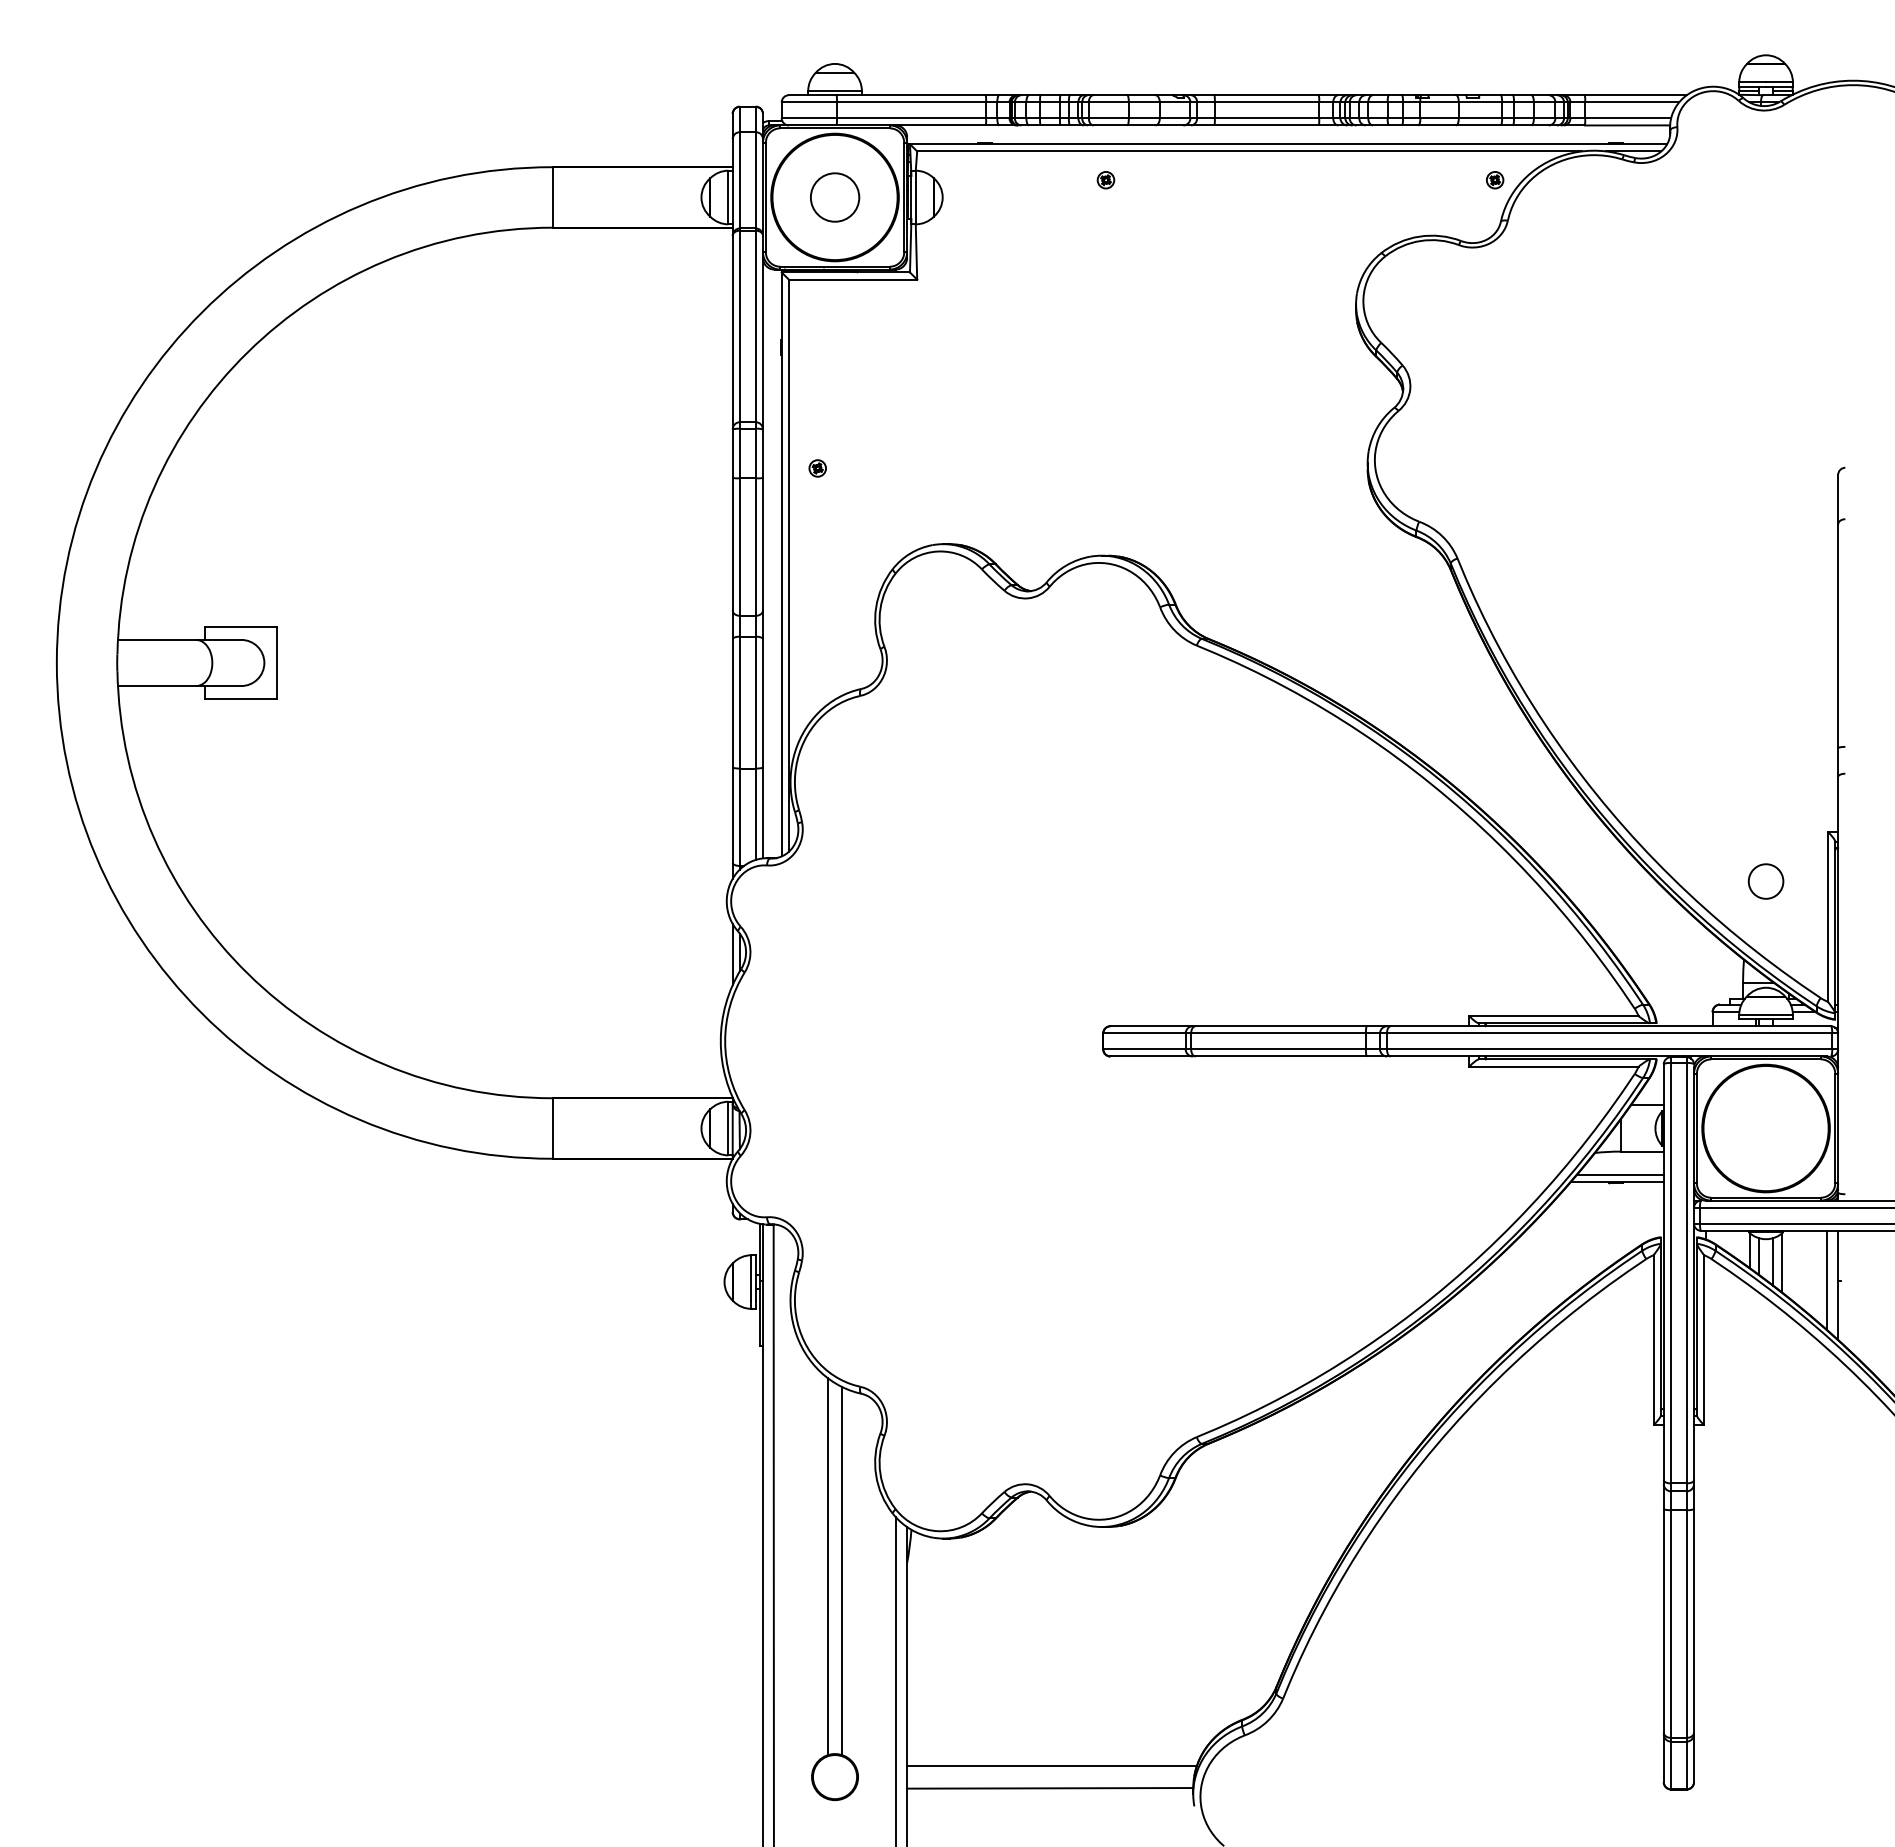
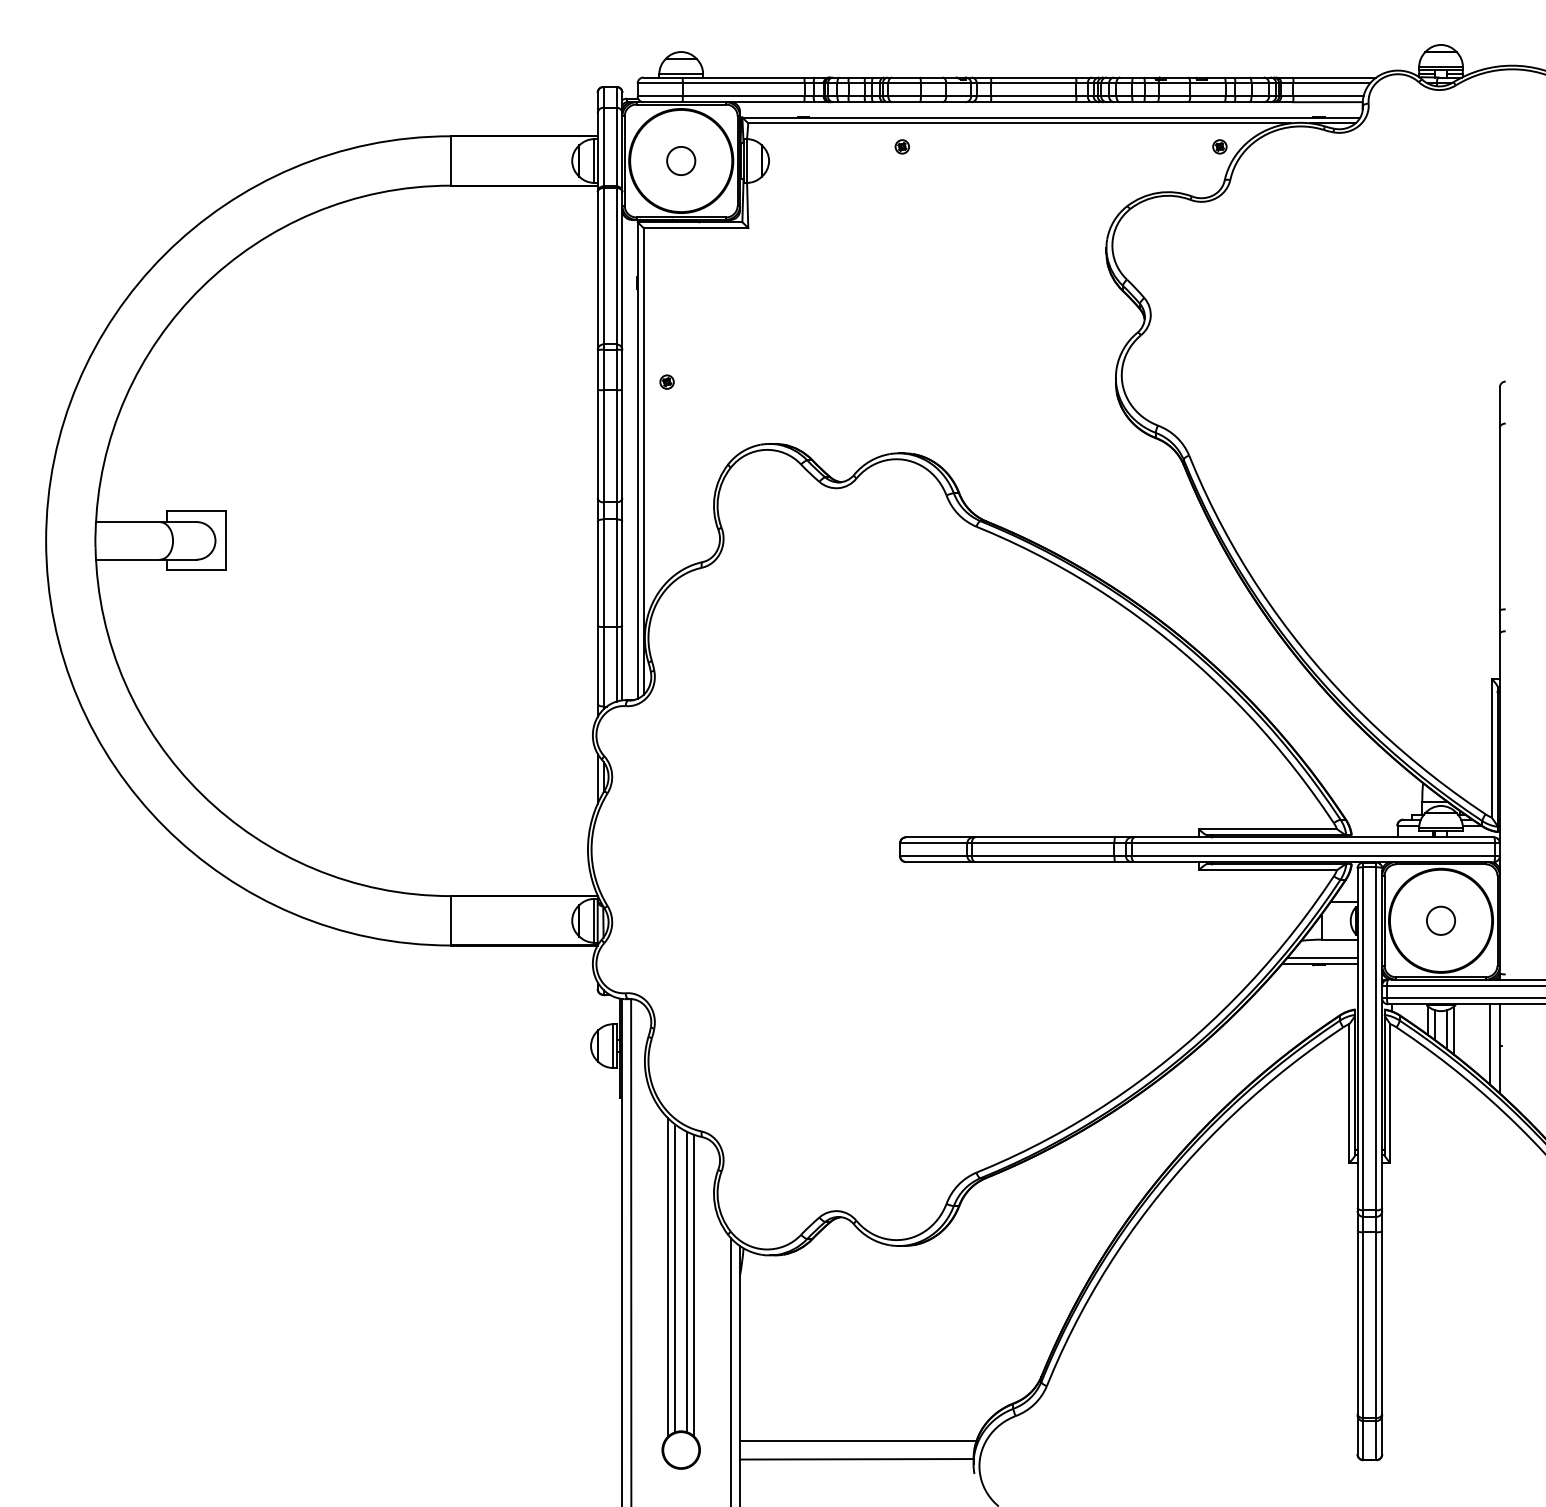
circle: (834, 197) -> (680, 161), size x0.71
circle: (1765, 881) -> (1440, 920), moved
line: (819, 1565) -> (668, 1277), added
line: (850, 1575) -> (693, 1285), added

